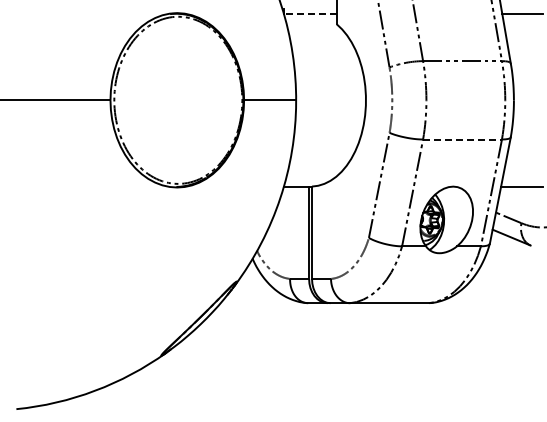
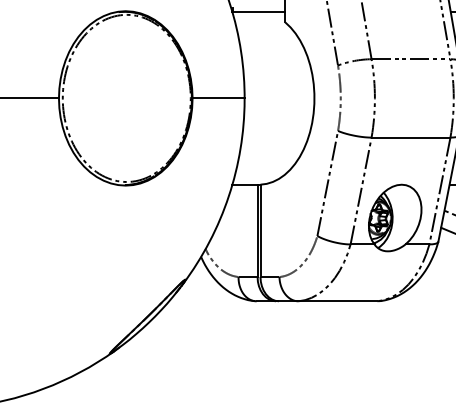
line: (309, 14) -> (257, 12), dashed -> solid
line: (463, 139) -> (411, 137), dashed -> solid

